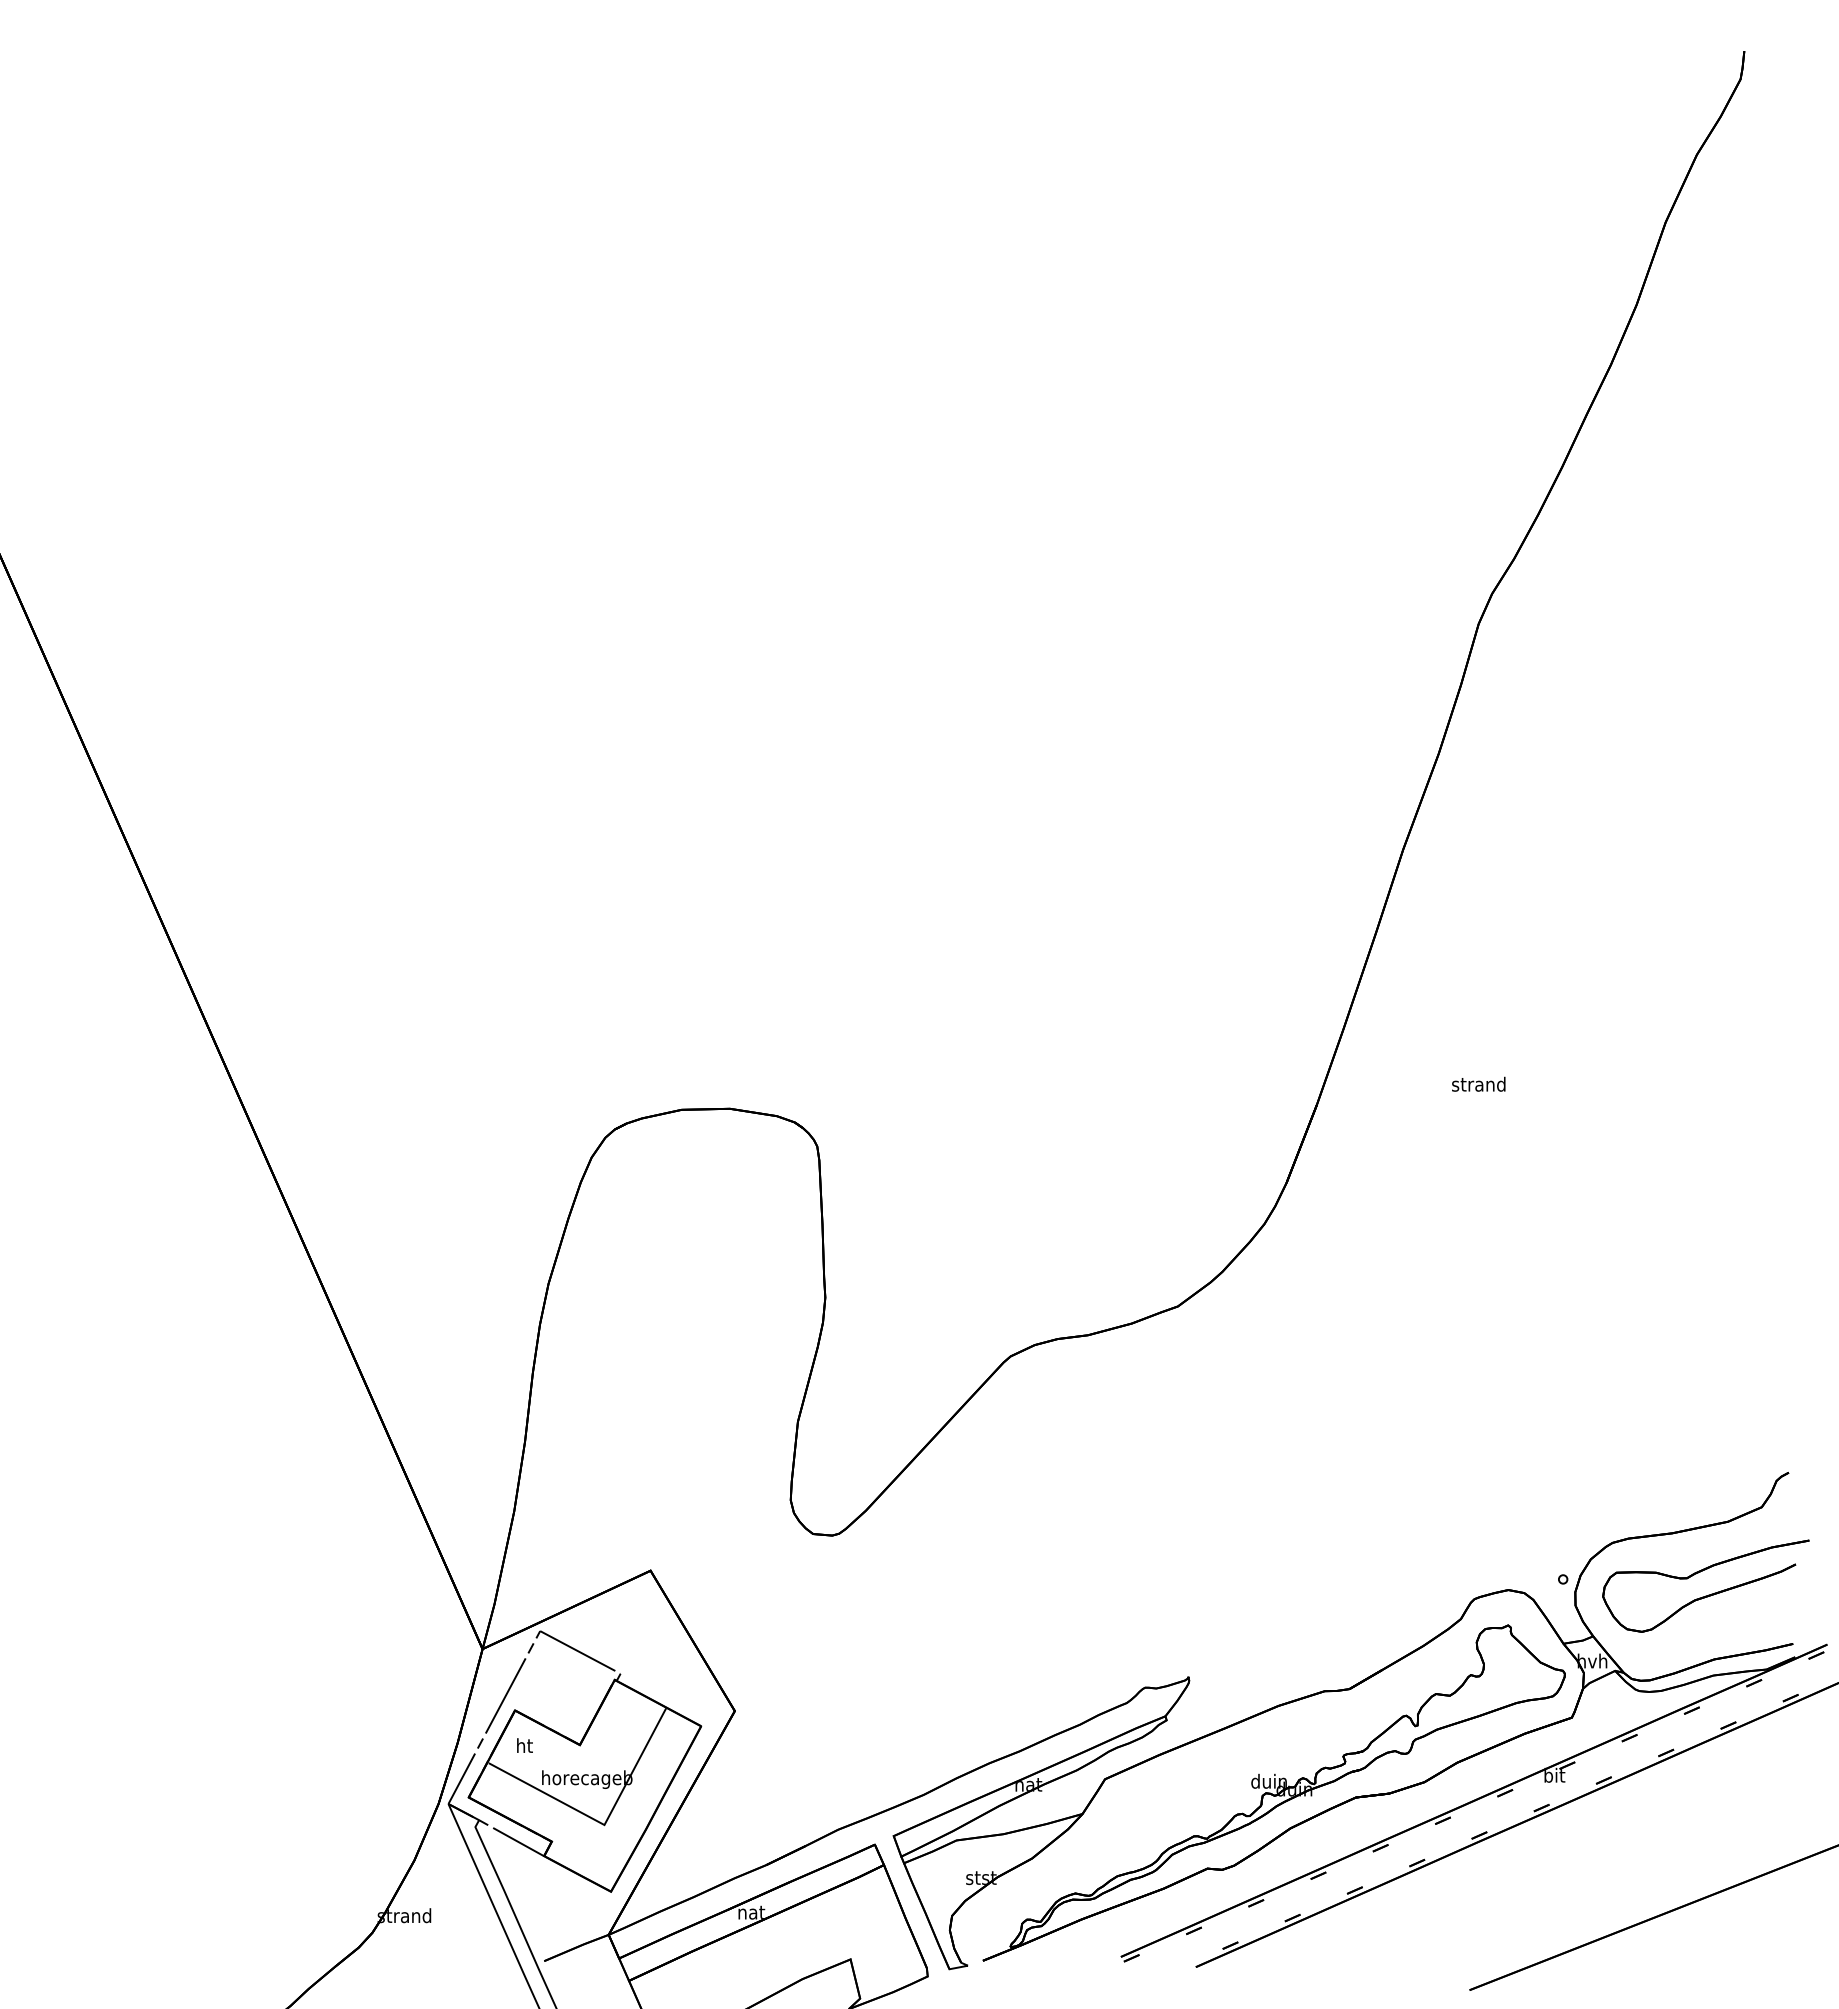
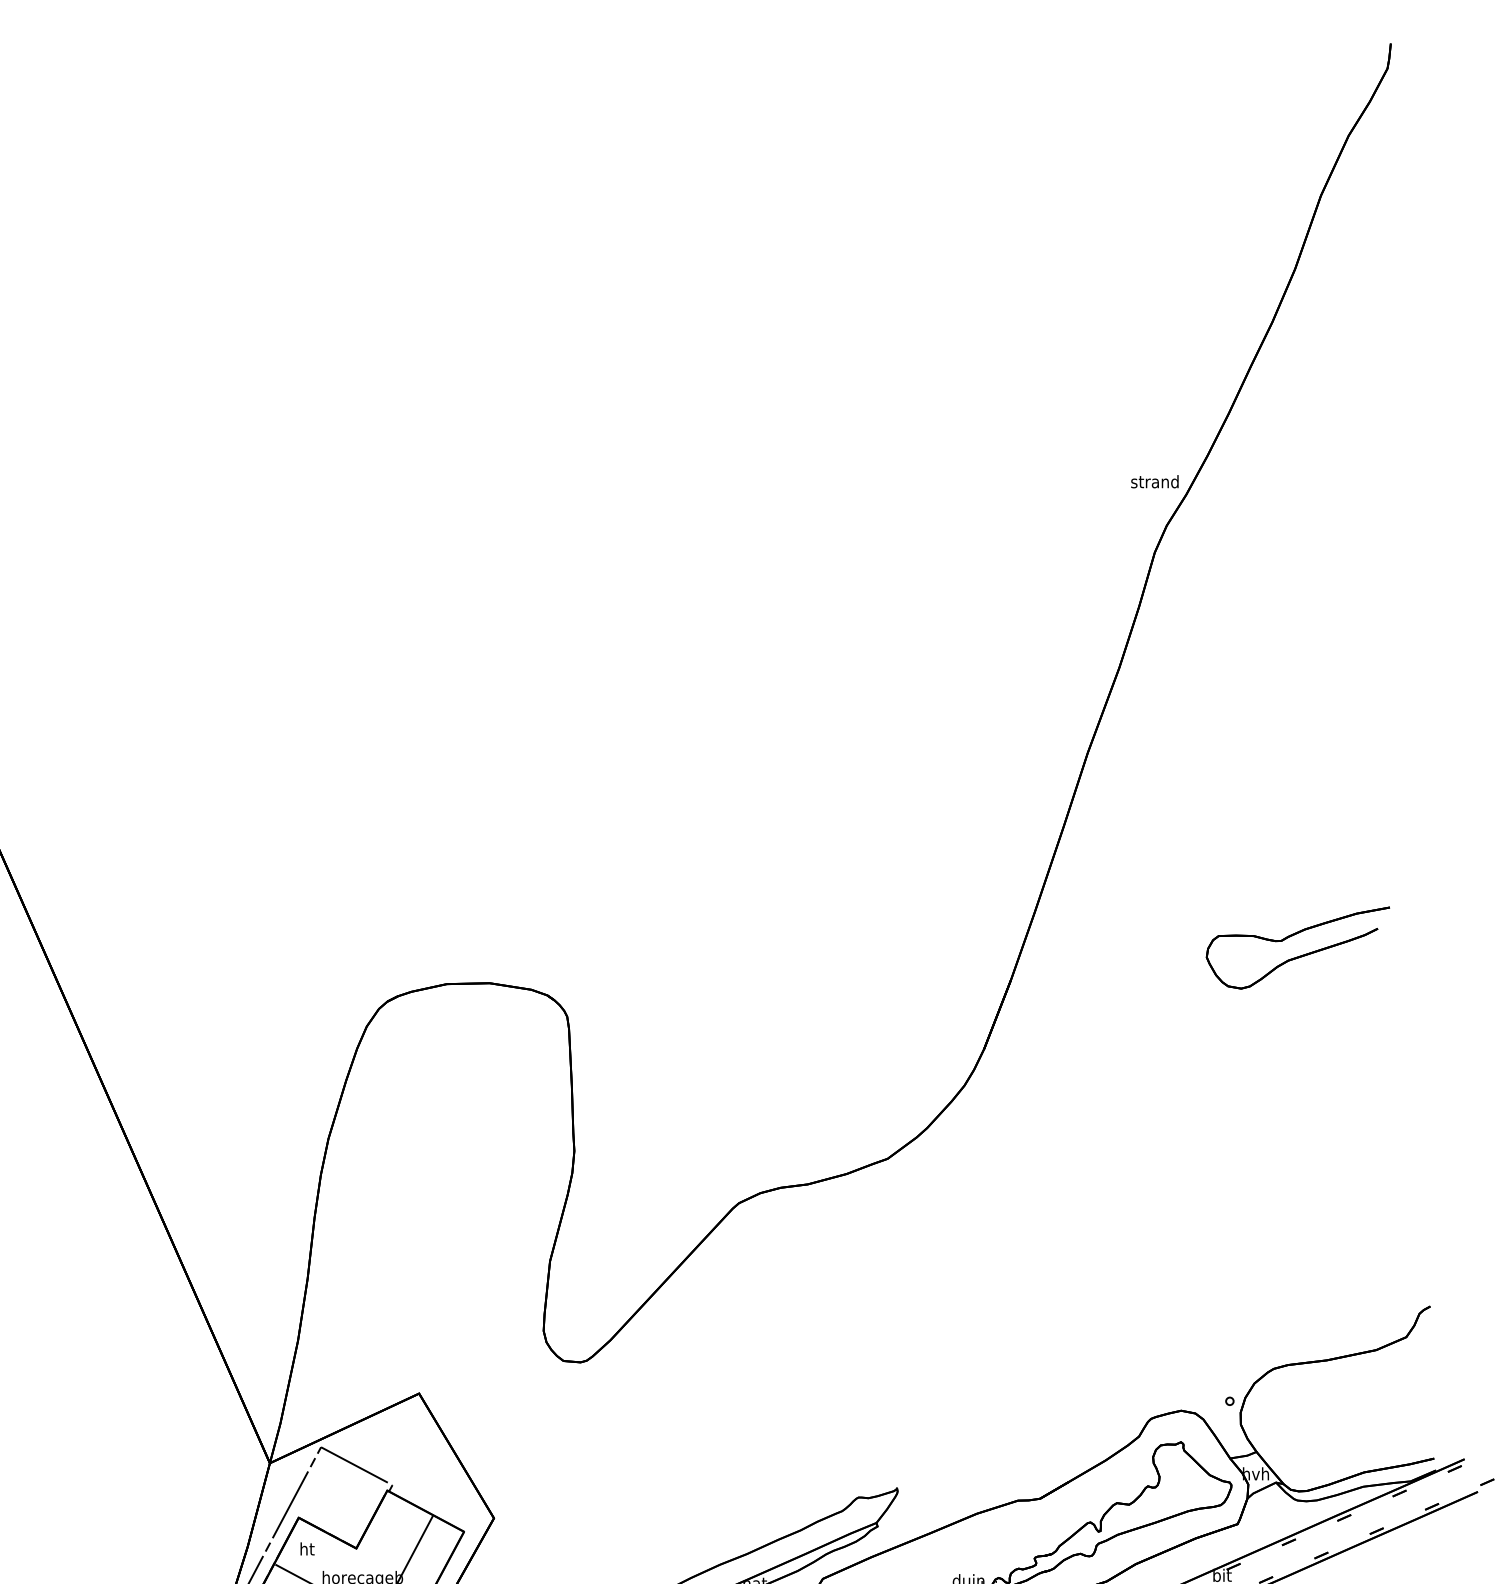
text: (1478, 1083) -> (1154, 481), moved
part: (1708, 1594) -> (1300, 955), moved

